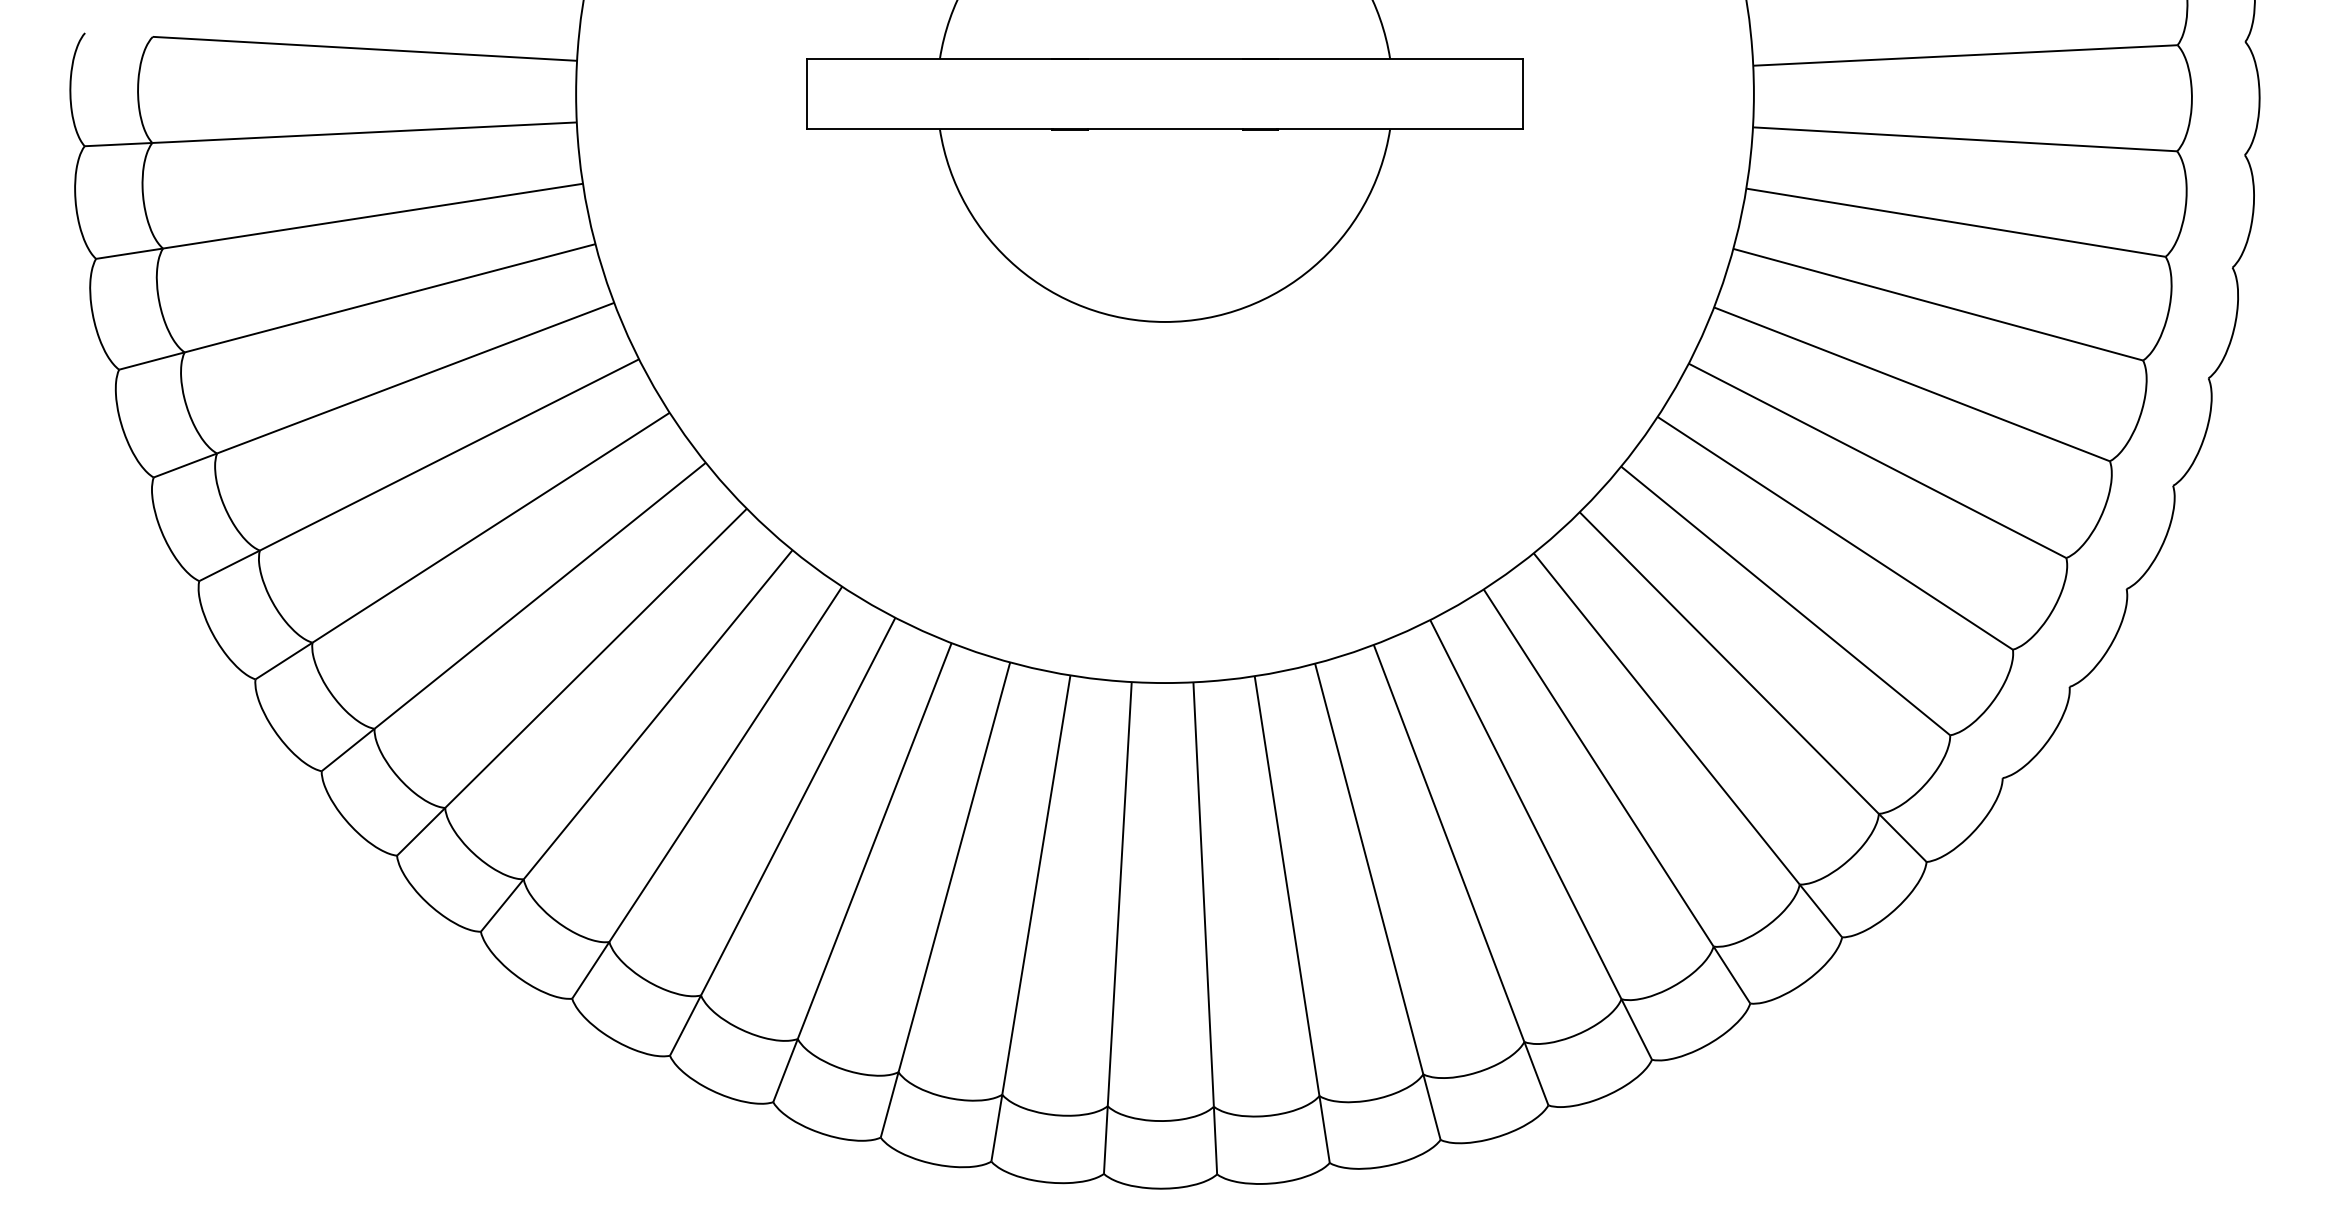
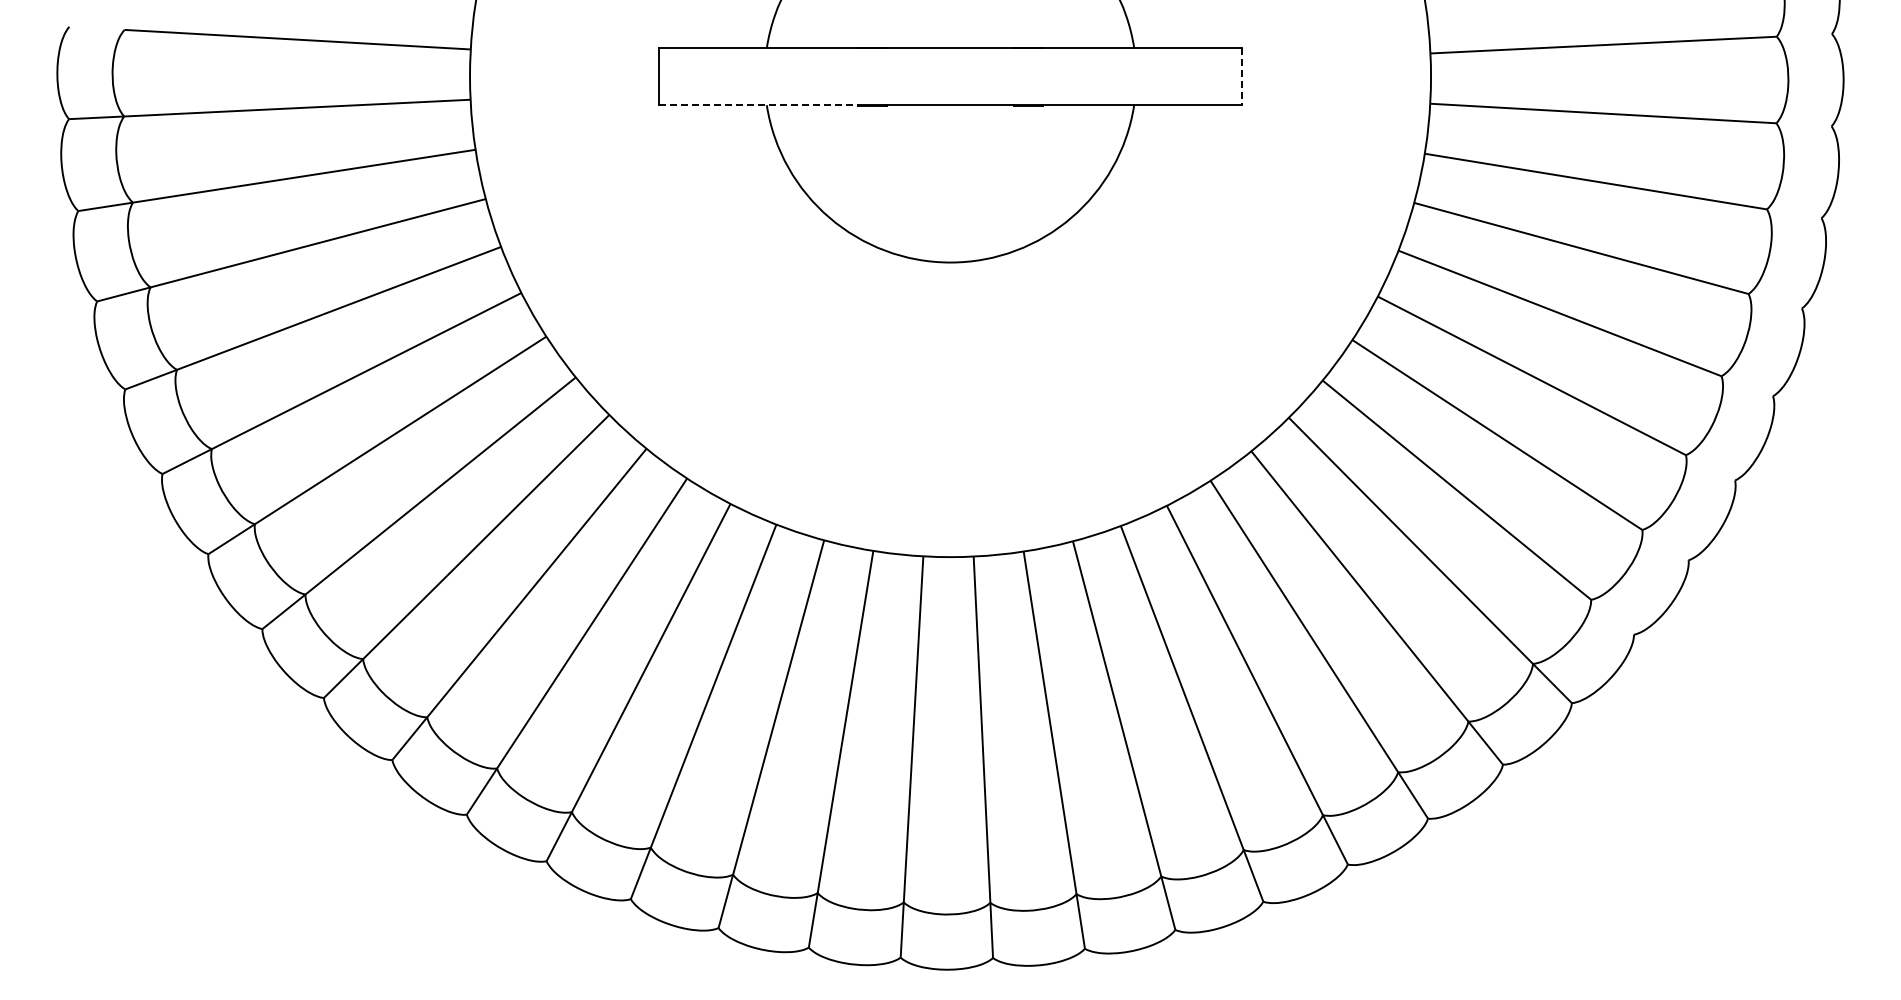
line: (1522, 93) -> (1242, 76), solid -> dashed
line: (930, 129) -> (759, 105), solid -> dashed

